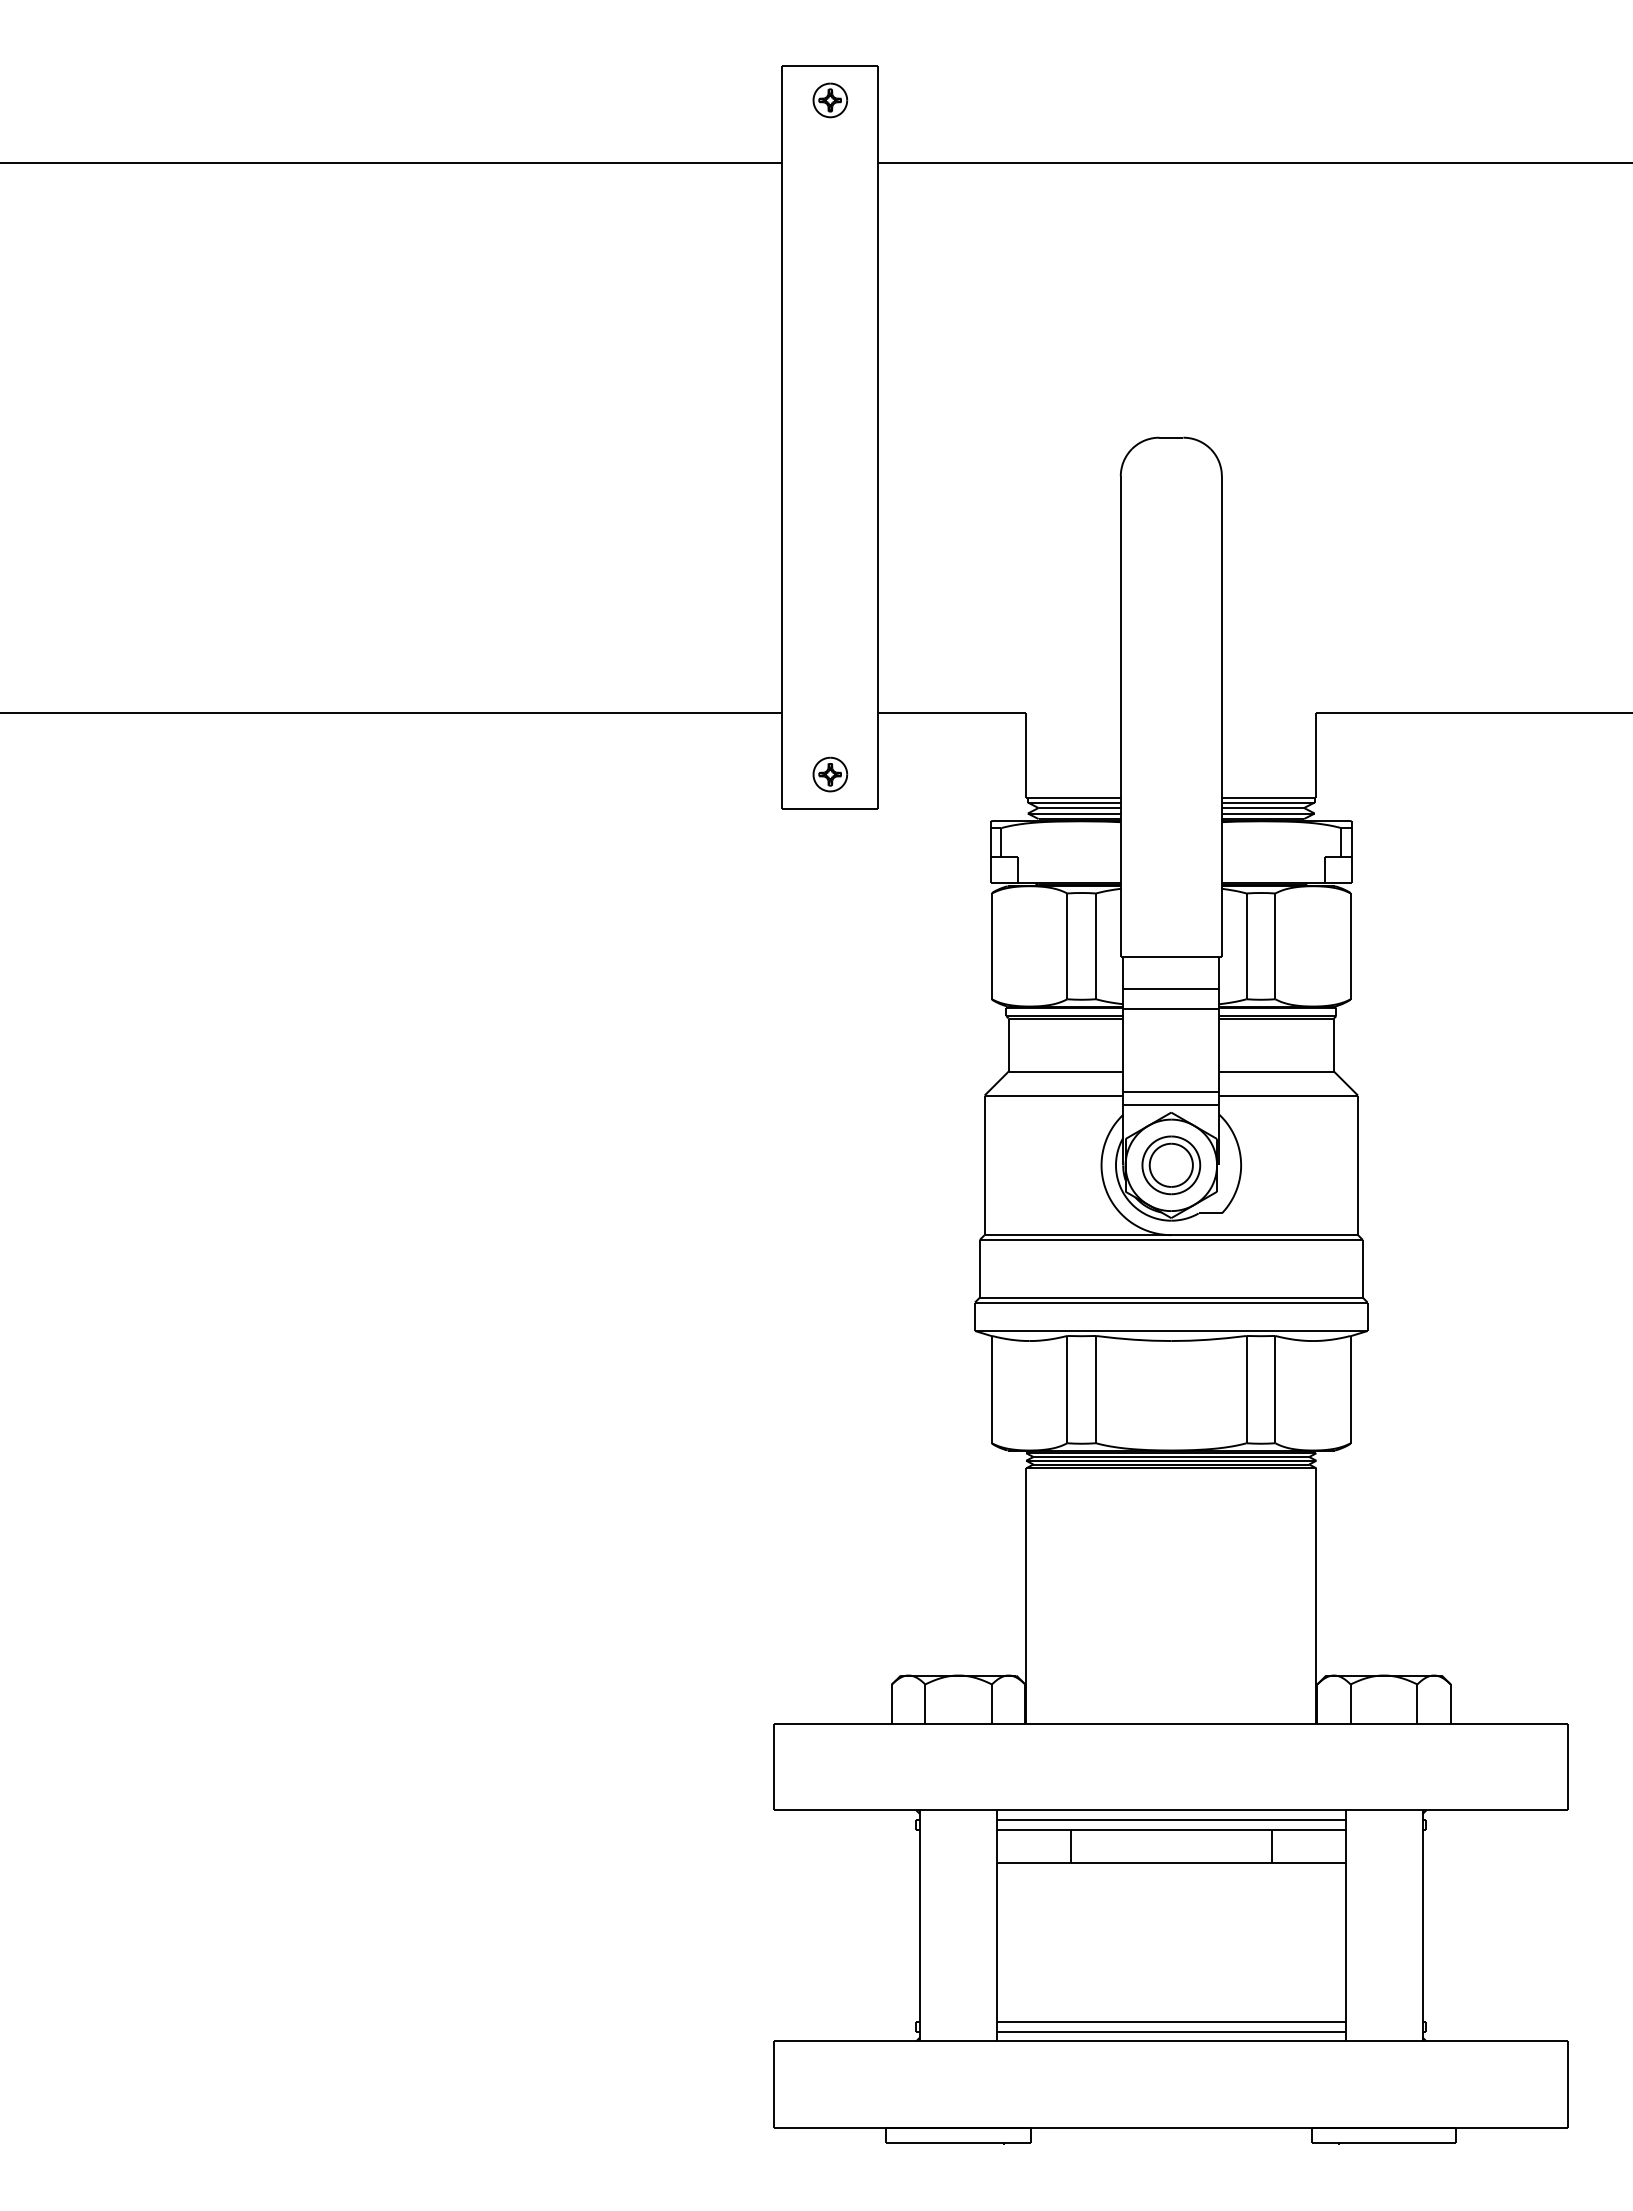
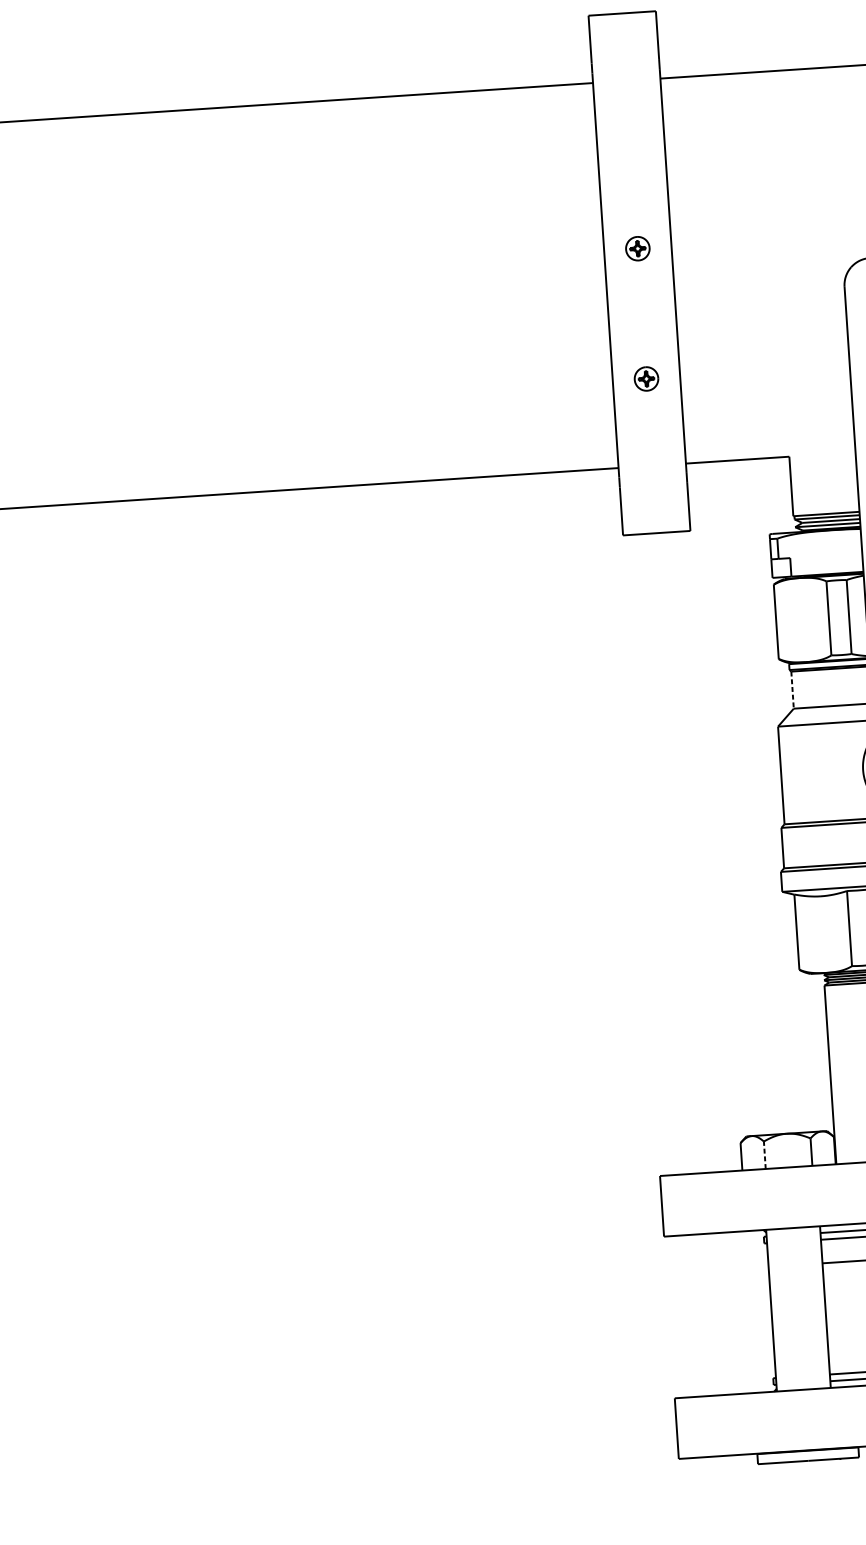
part: (830, 100) -> (637, 248), moved
part: (830, 774) -> (646, 378), moved
line: (1008, 1045) -> (792, 690), solid -> dashed
line: (925, 1704) -> (764, 1155), solid -> dashed

